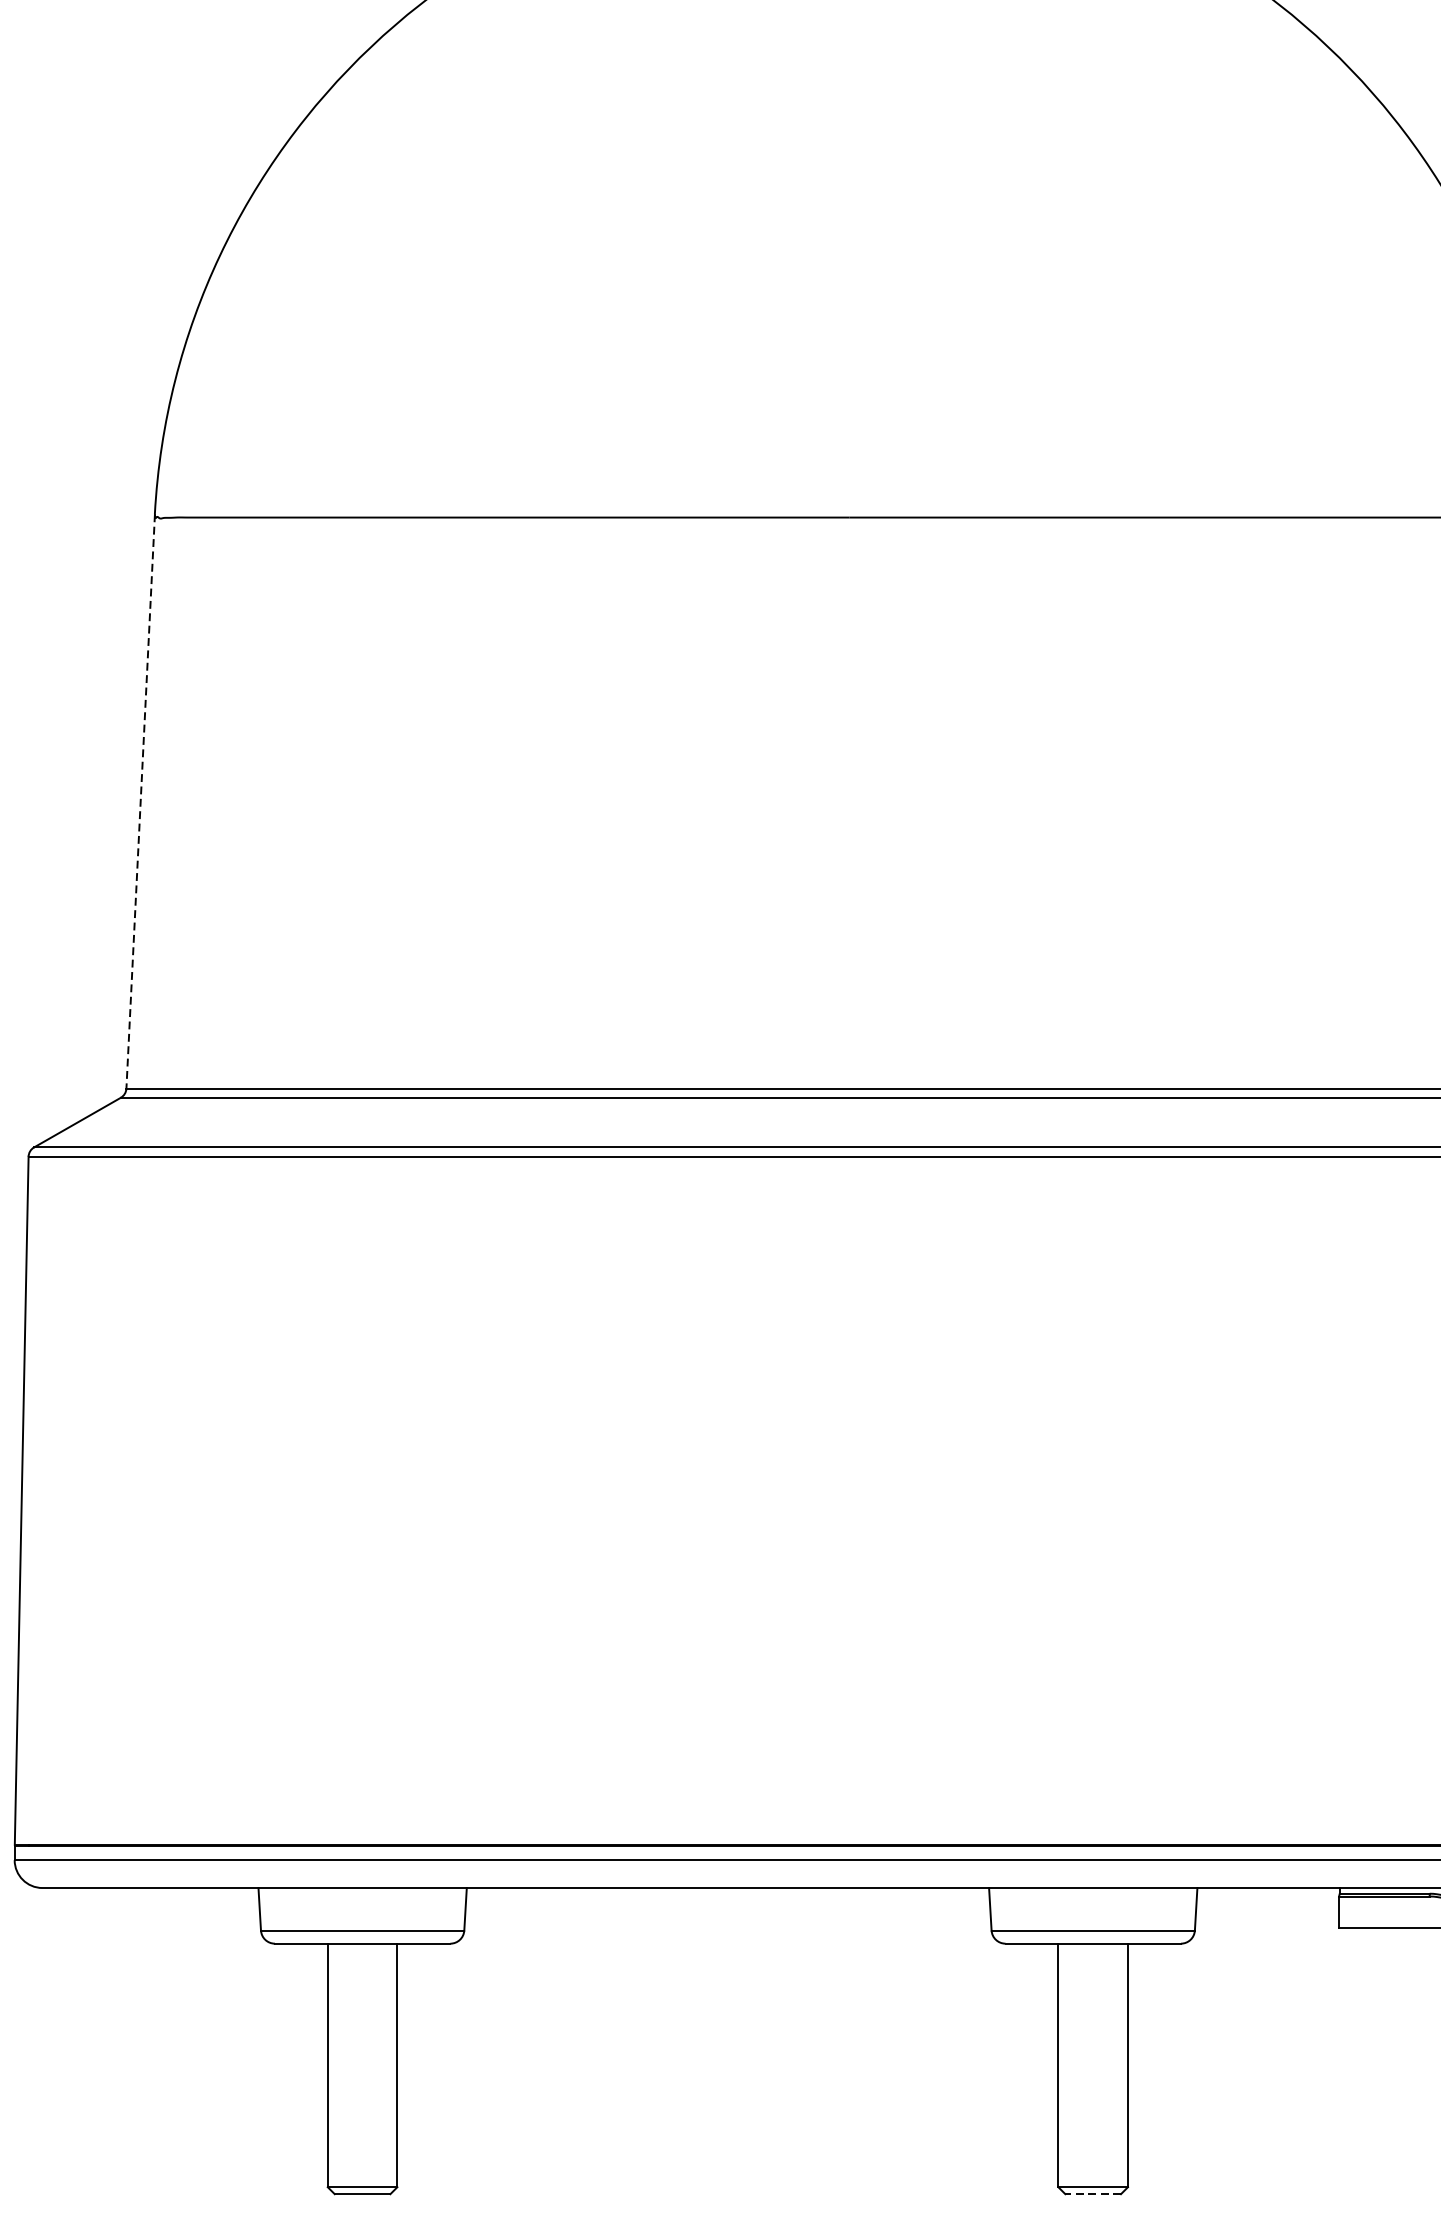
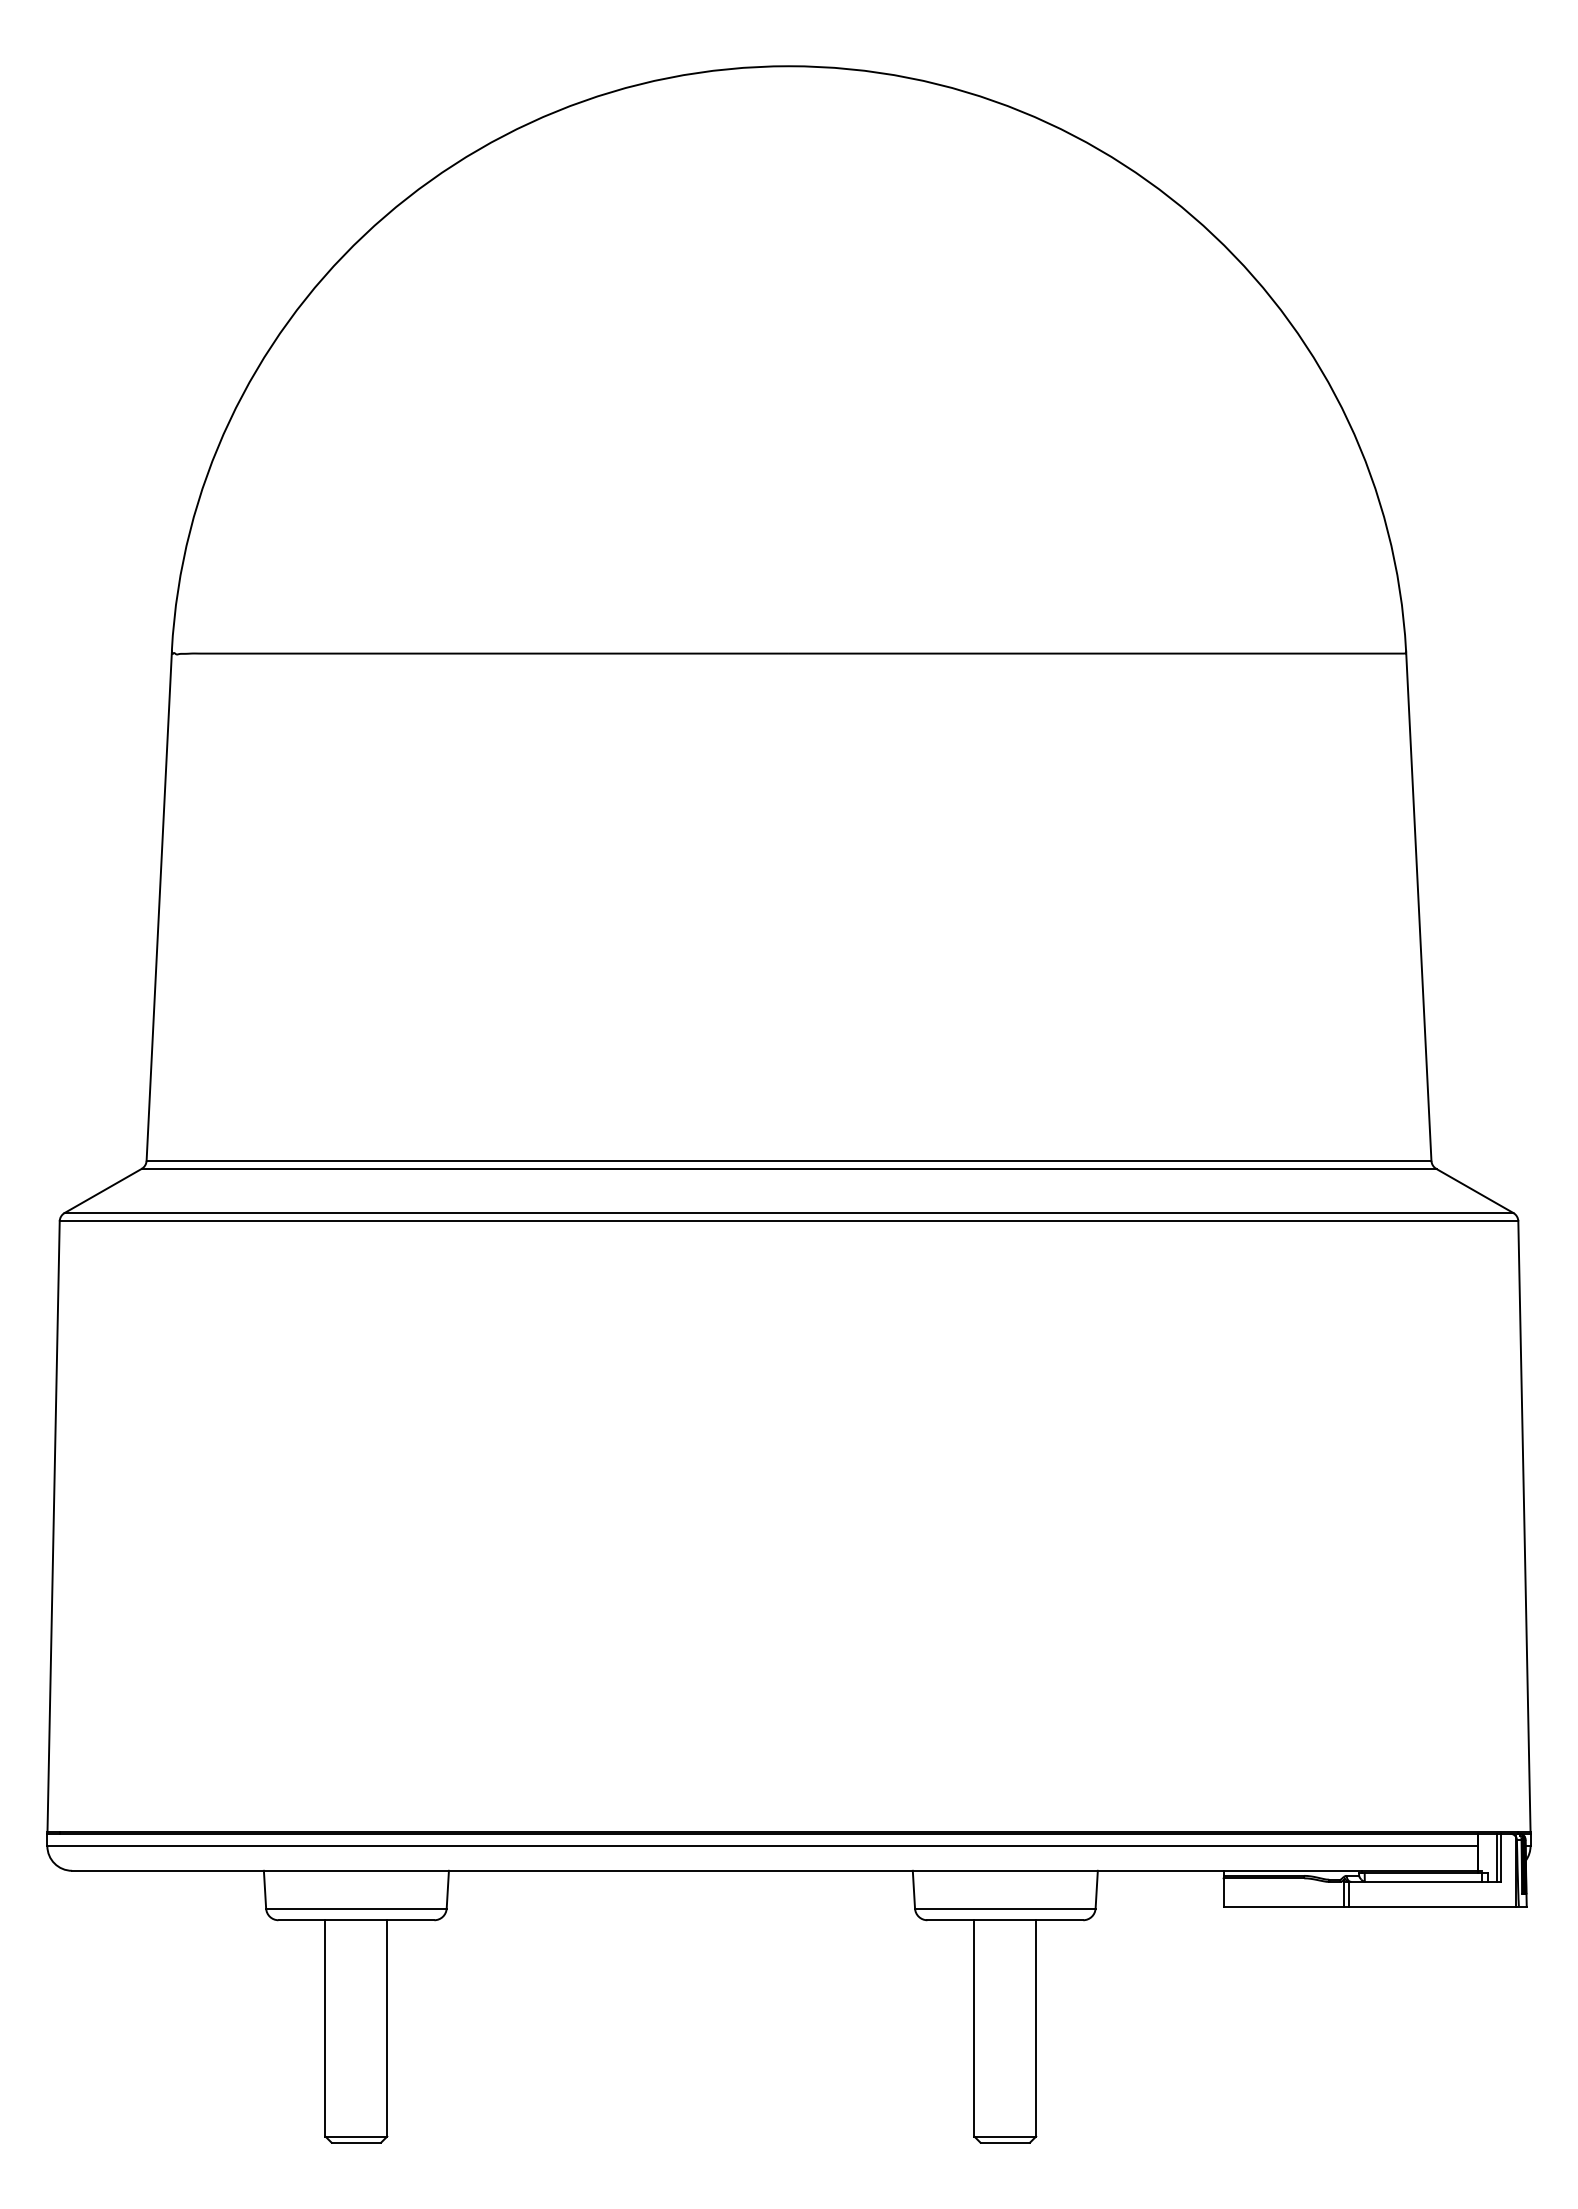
line: (140, 802) -> (159, 906), dashed -> solid
line: (1093, 2193) -> (1005, 2142), dashed -> solid

